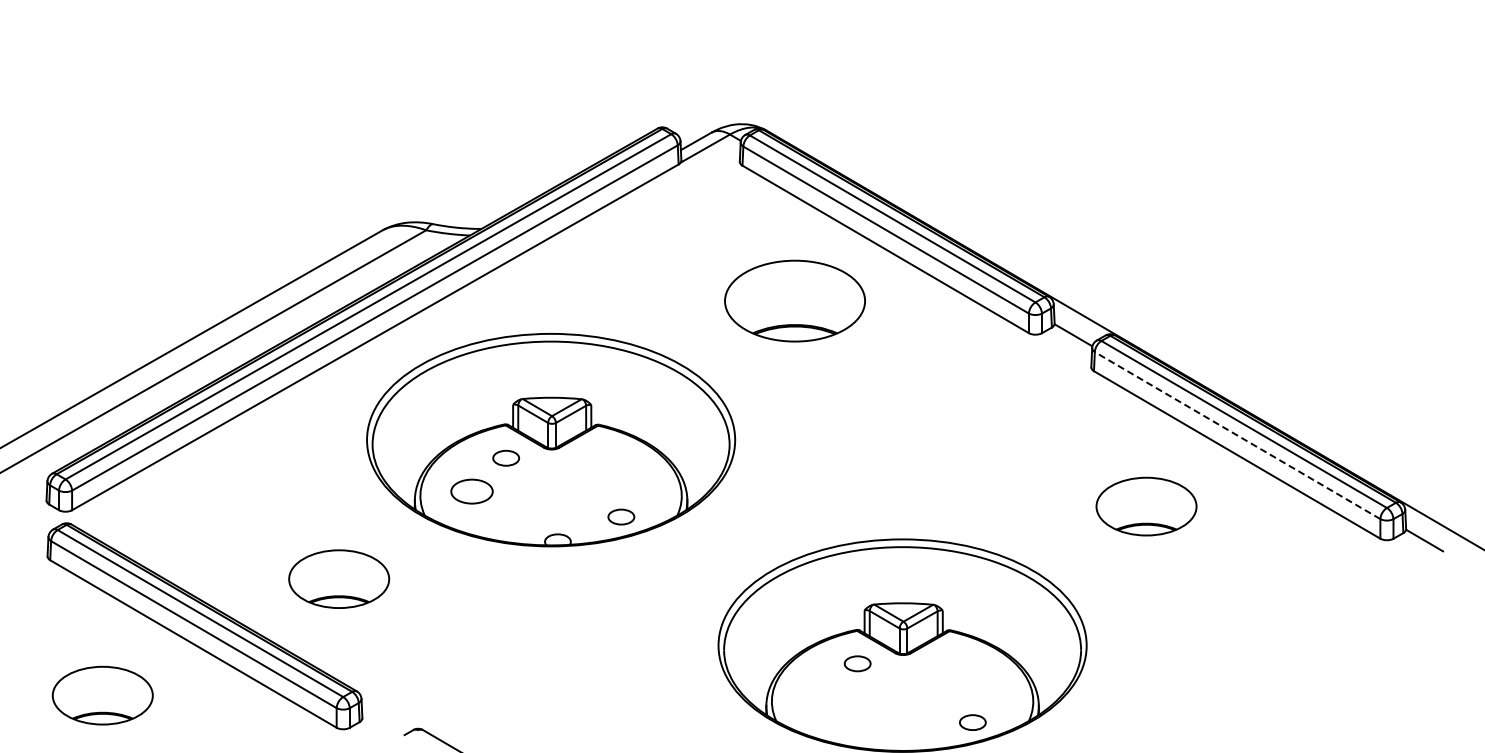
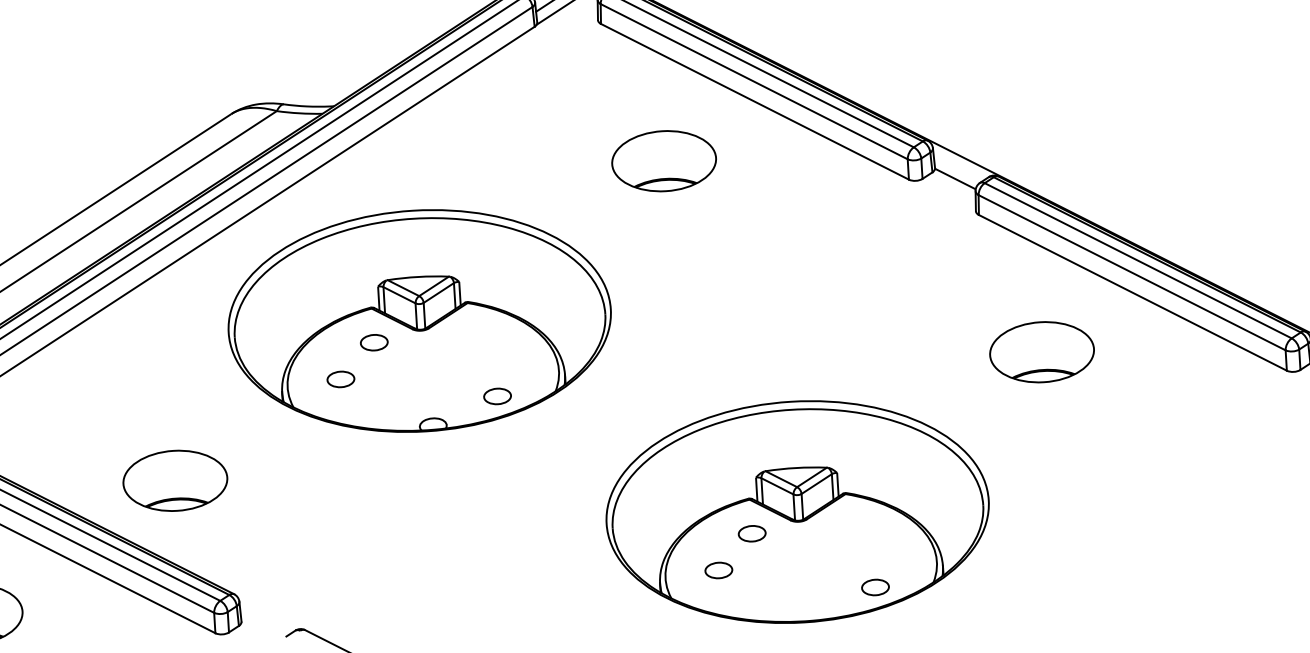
part: (794, 300) -> (663, 160), size x0.71
line: (1237, 435) -> (1131, 272), dashed -> solid
part: (471, 491) -> (340, 379), size x0.62
part: (339, 578) -> (175, 480), moved
part: (823, 696) -> (718, 569), added

